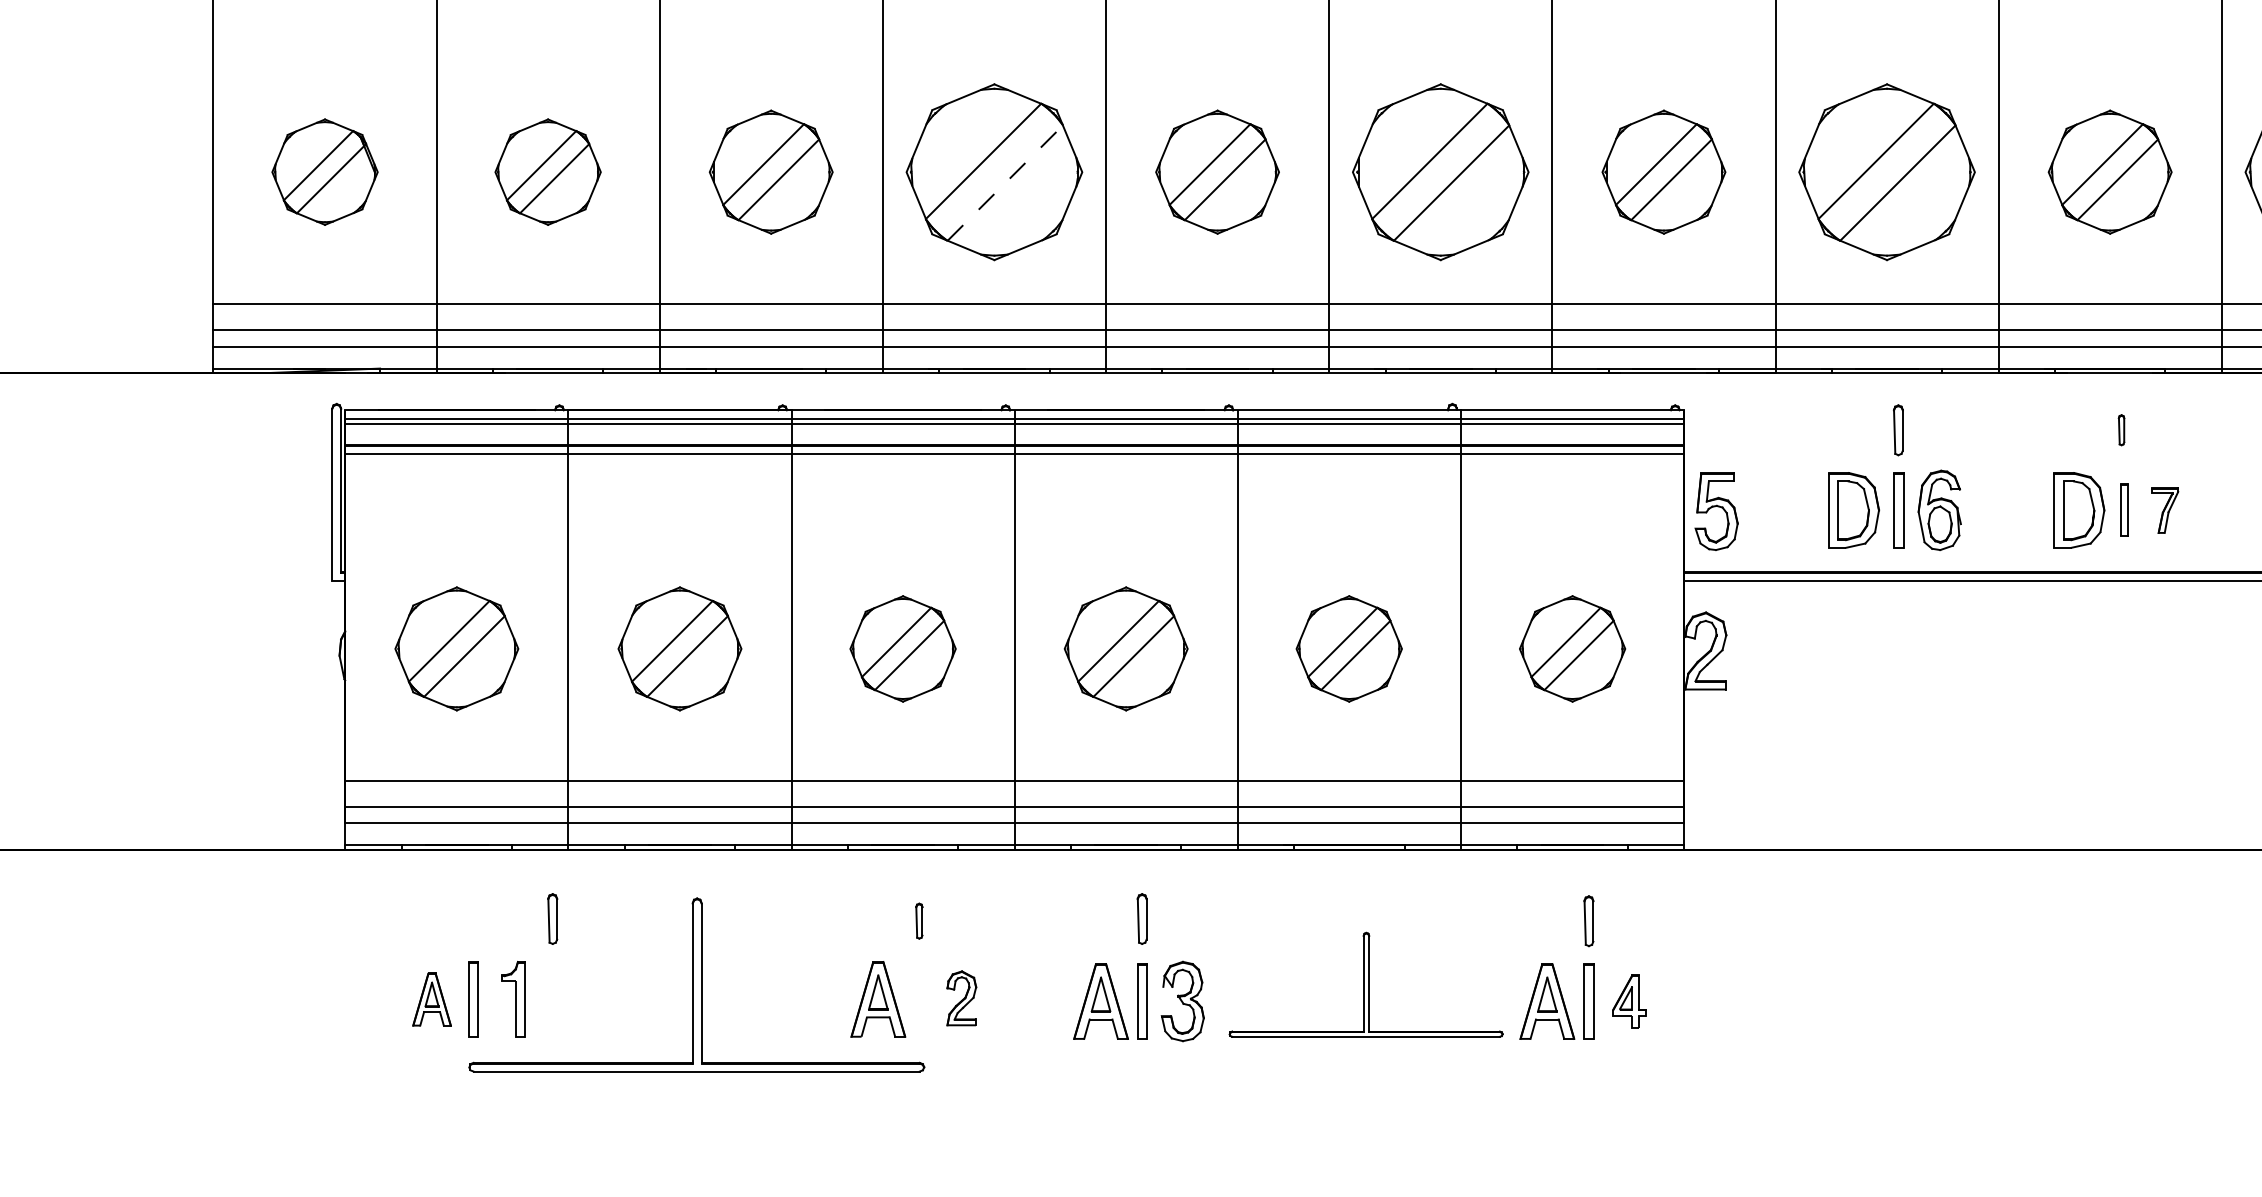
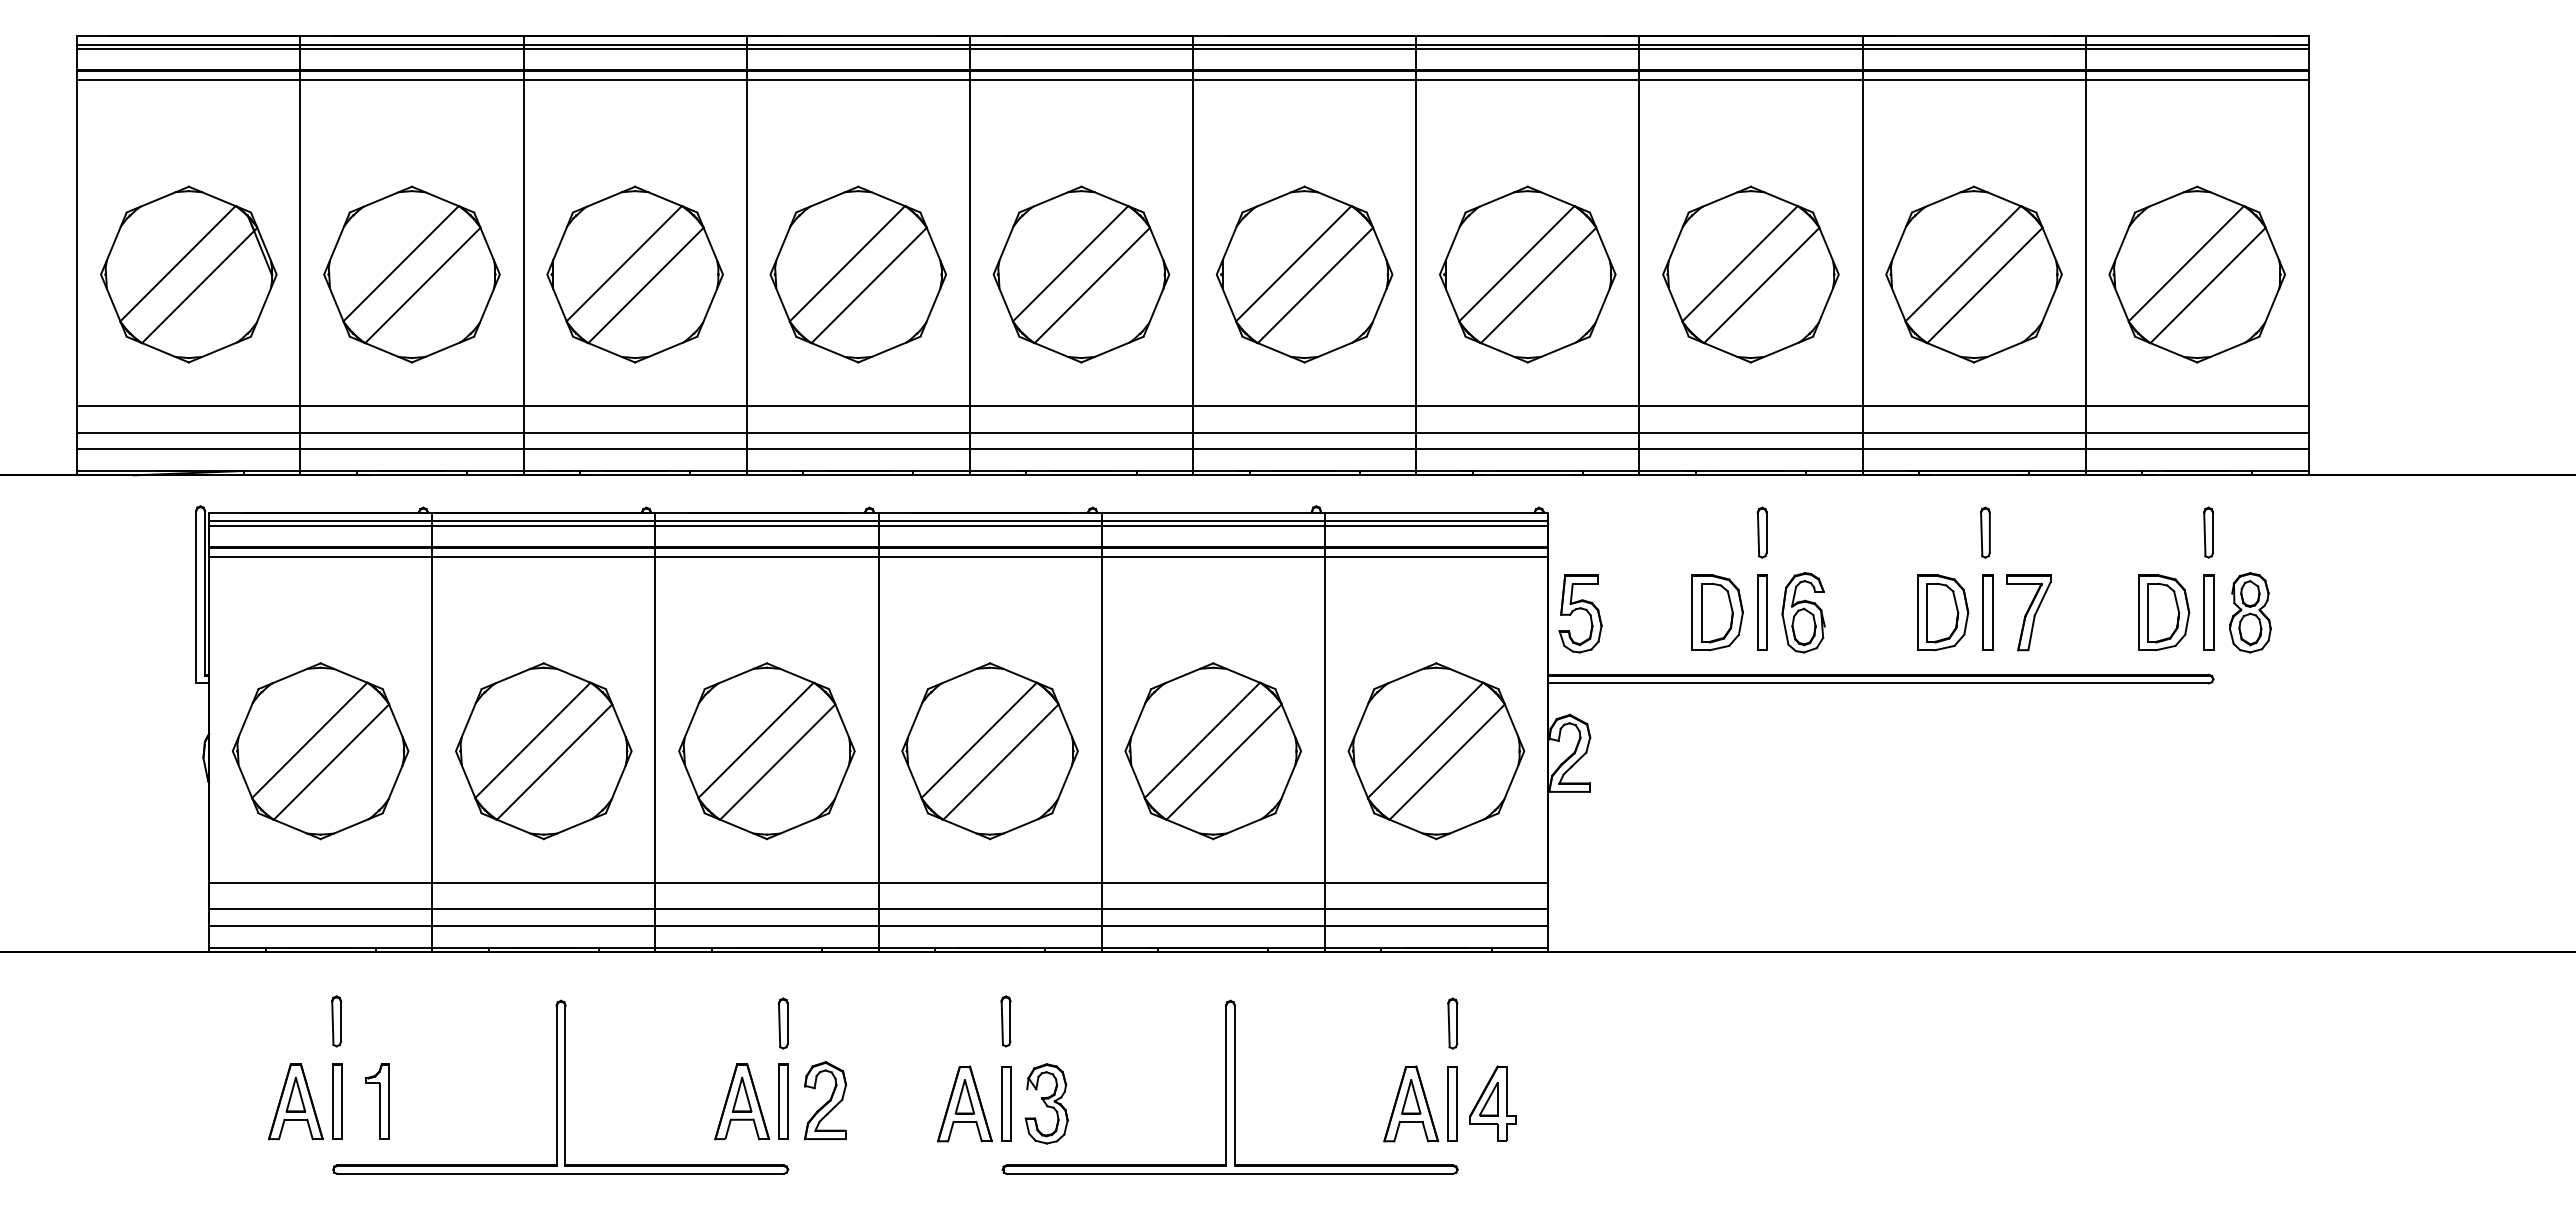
part: (324, 172) -> (188, 274), size x1.67
part: (547, 172) -> (411, 274), size x1.67
part: (770, 172) -> (634, 274), size x1.43
part: (1217, 172) -> (1081, 274), size x1.43
part: (1663, 172) -> (1527, 274), size x1.43
part: (2109, 172) -> (1973, 274), size x1.43
line: (1005, 183) -> (869, 285), dashed -> solid
part: (2121, 430) -> (1985, 532), size x1.67
part: (2123, 510) -> (1987, 612), size x1.43
part: (2164, 510) -> (2028, 612), size x1.67
part: (456, 649) -> (320, 751), size x1.43
part: (679, 649) -> (543, 751), size x1.43
part: (902, 649) -> (766, 751), size x1.67
part: (1125, 649) -> (989, 751), size x1.43
part: (1348, 649) -> (1212, 751), size x1.67
part: (1572, 649) -> (1436, 751), size x1.67
part: (552, 919) -> (336, 1021), moved
part: (918, 921) -> (782, 1023), size x1.43
part: (1365, 984) -> (1229, 1086), size x1.67
part: (961, 998) -> (825, 1100), size x1.43
part: (431, 999) -> (295, 1101), size x1.43
part: (919, 999) -> (783, 1101), added
part: (1628, 1001) -> (1492, 1103), size x1.43

